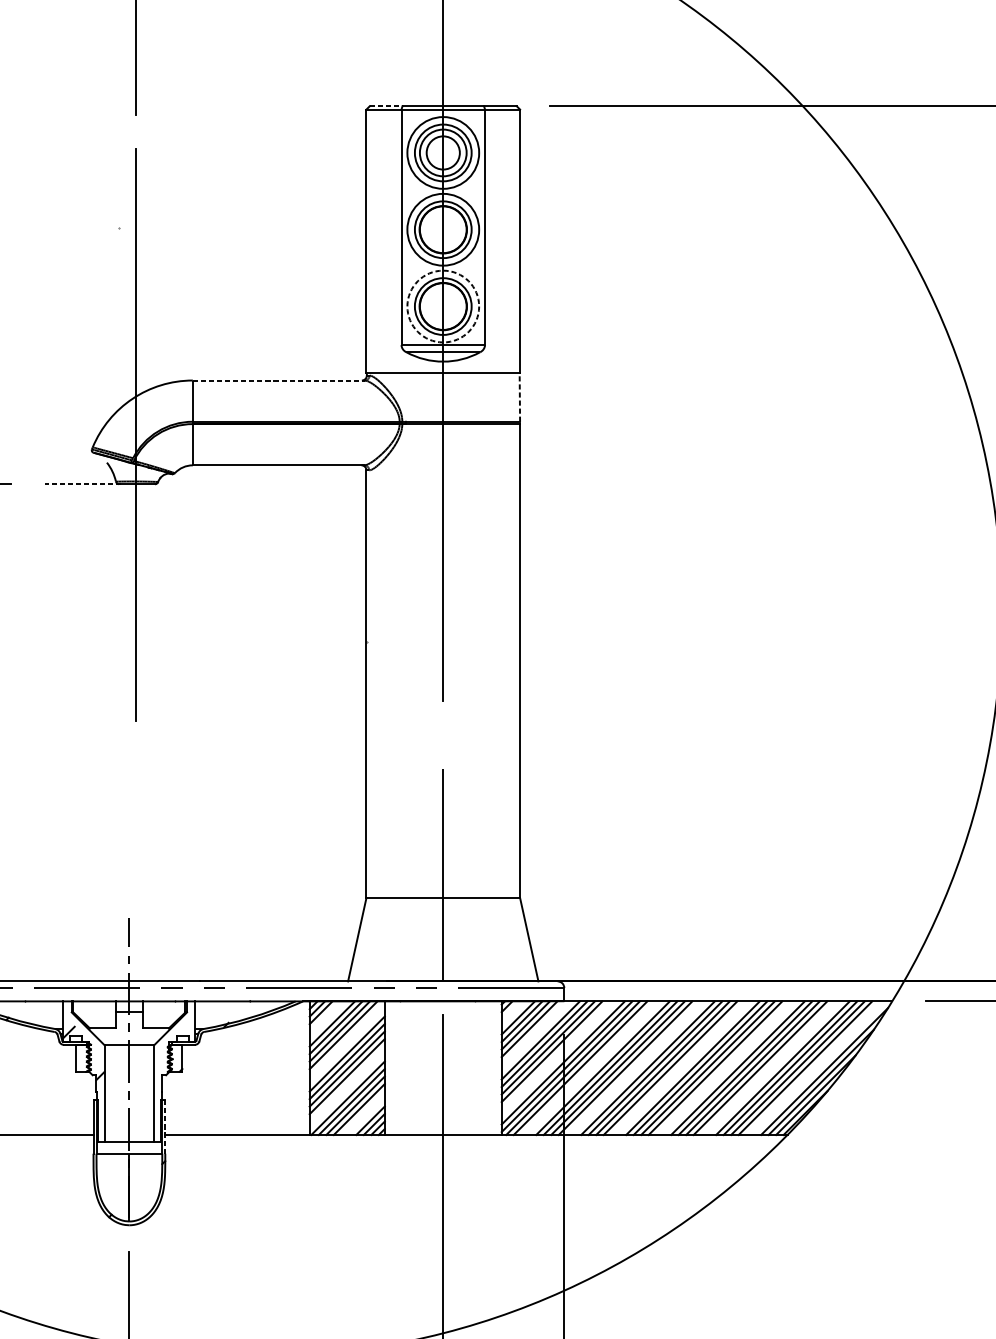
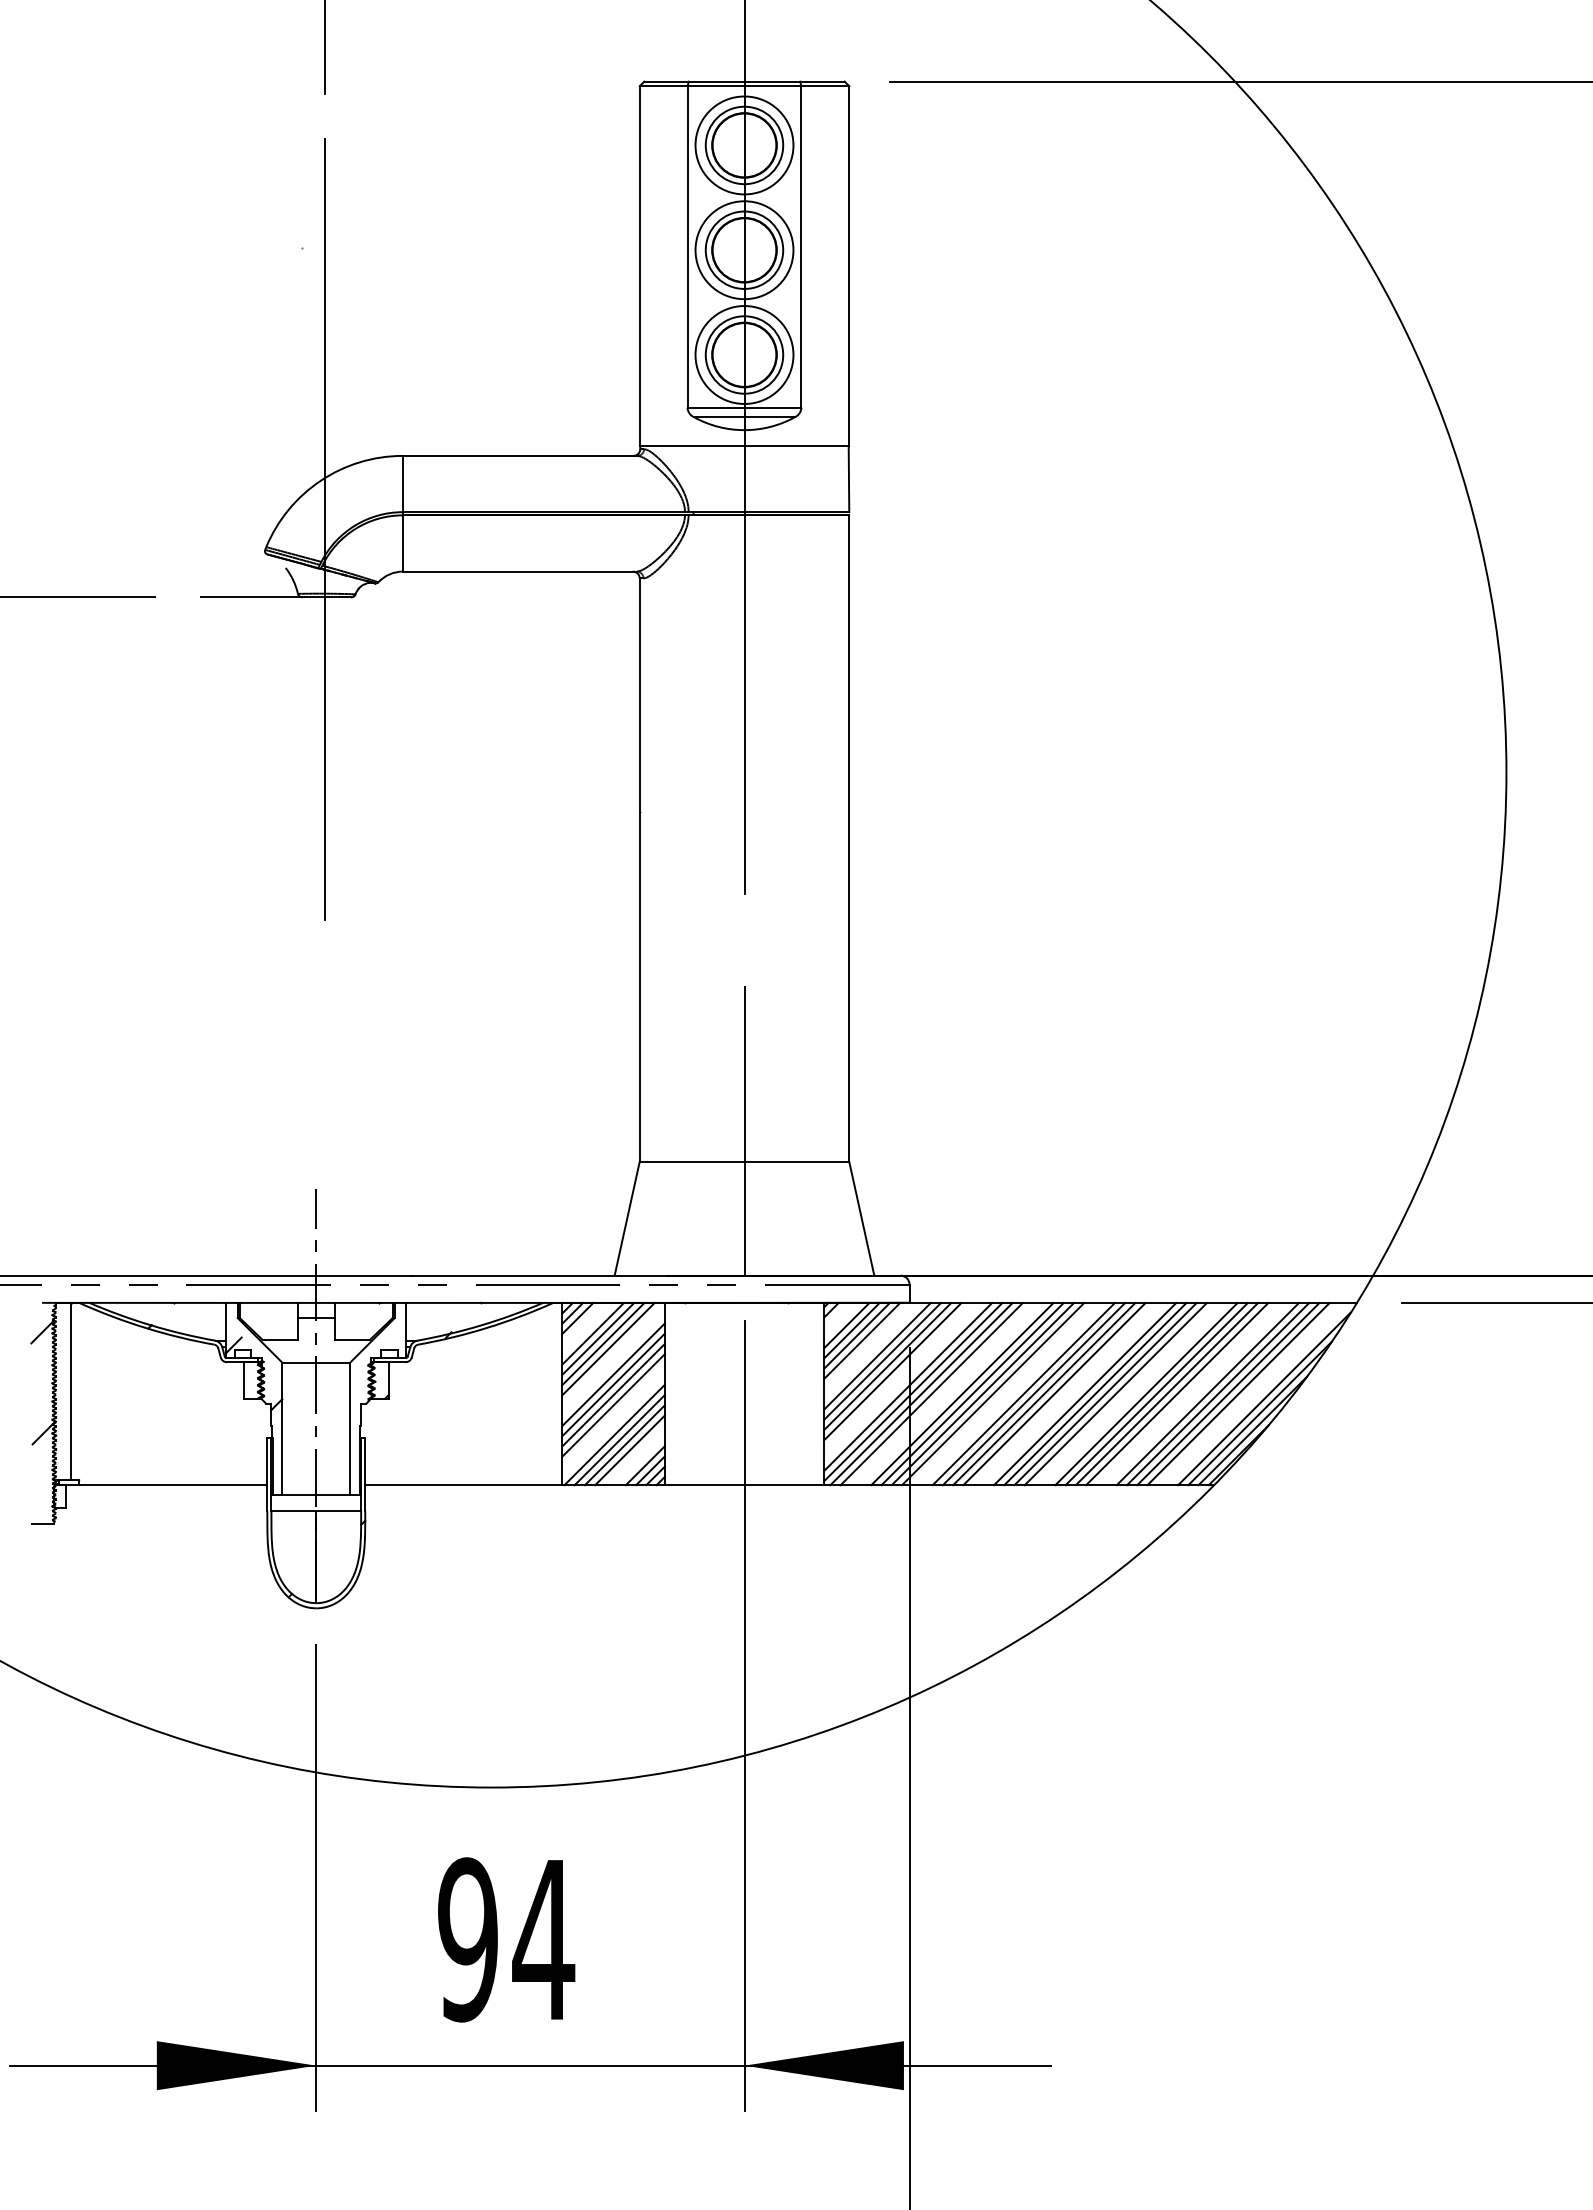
line: (386, 106) -> (667, 81), dashed -> solid
circle: (443, 152) -> (744, 145), size x1.43
circle: (443, 306) -> (744, 354), dashed -> solid
line: (279, 380) -> (520, 455), dashed -> solid
line: (519, 397) -> (848, 478), dashed -> solid
line: (82, 484) -> (252, 597), dashed -> solid
line: (165, 1126) -> (365, 1473), dashed -> solid

